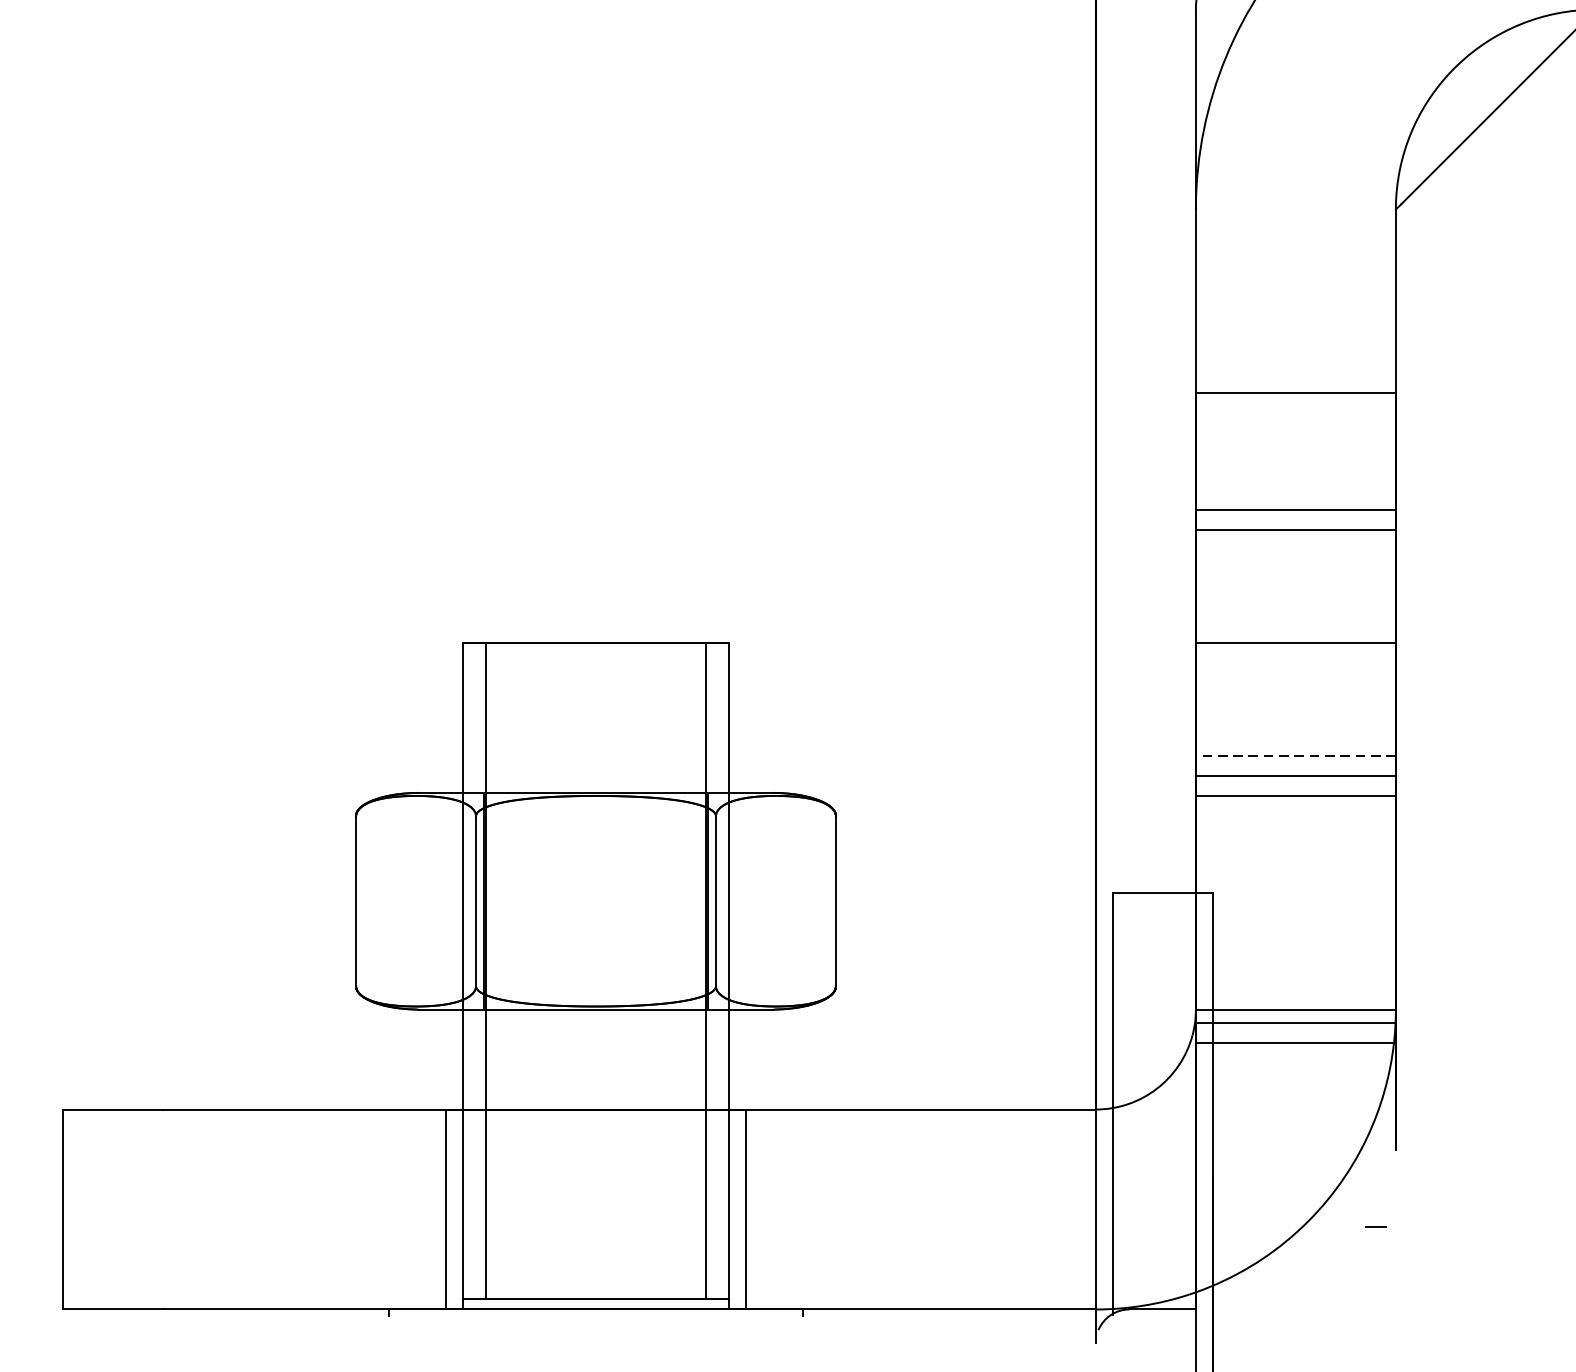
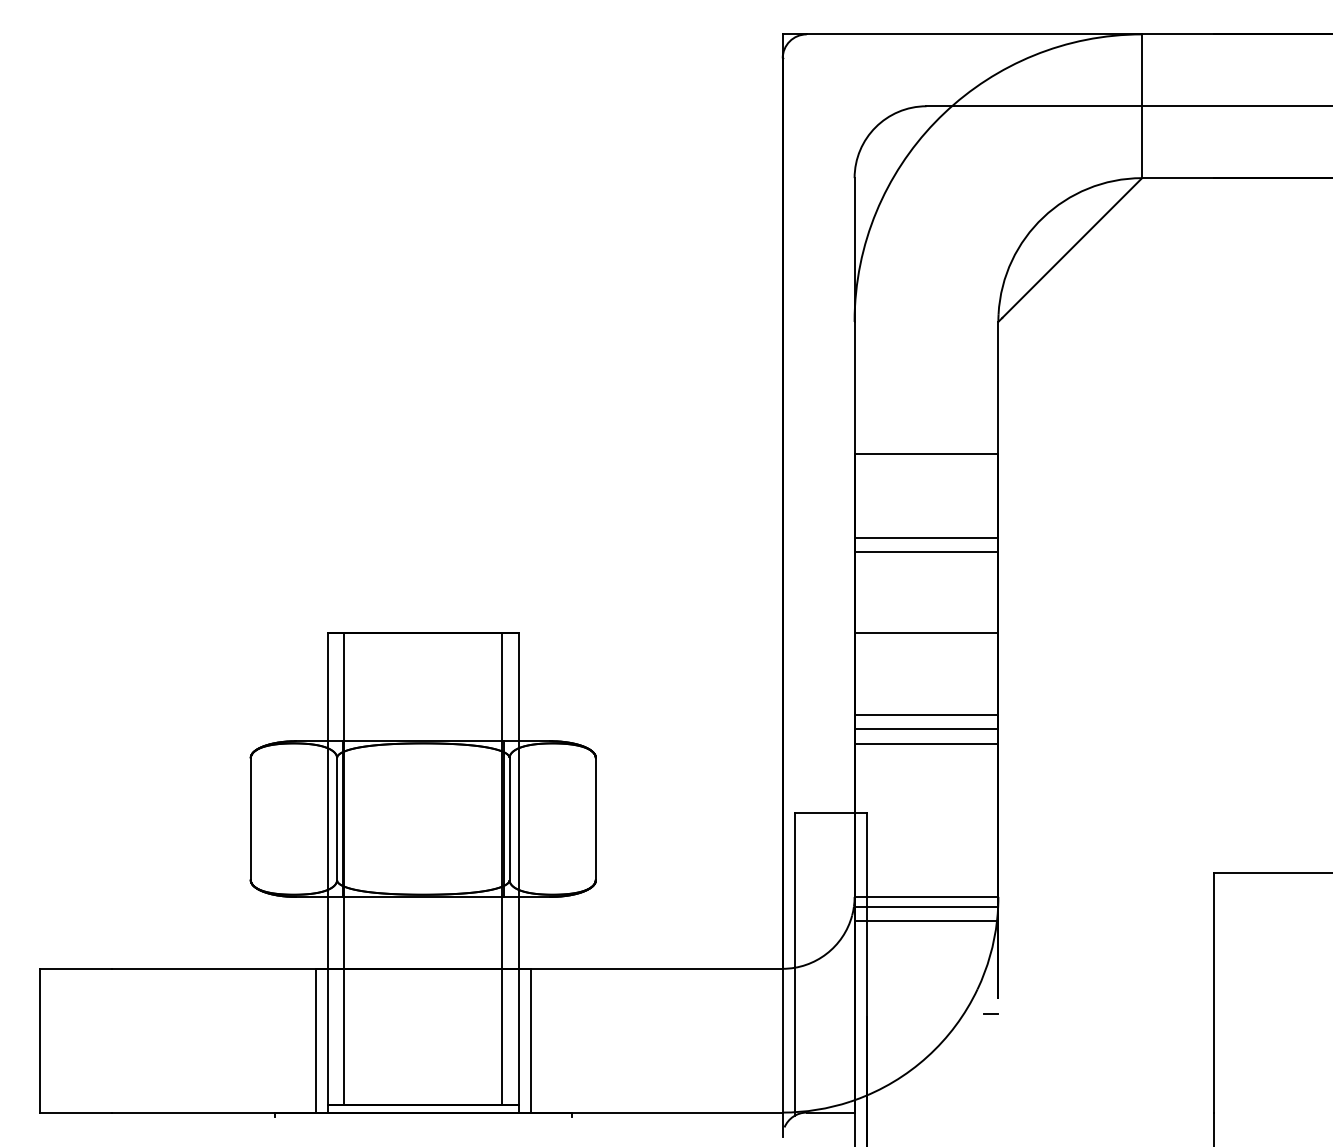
line: (1295, 755) -> (926, 714), dashed -> solid
line: (1375, 1225) -> (990, 1013), moved

